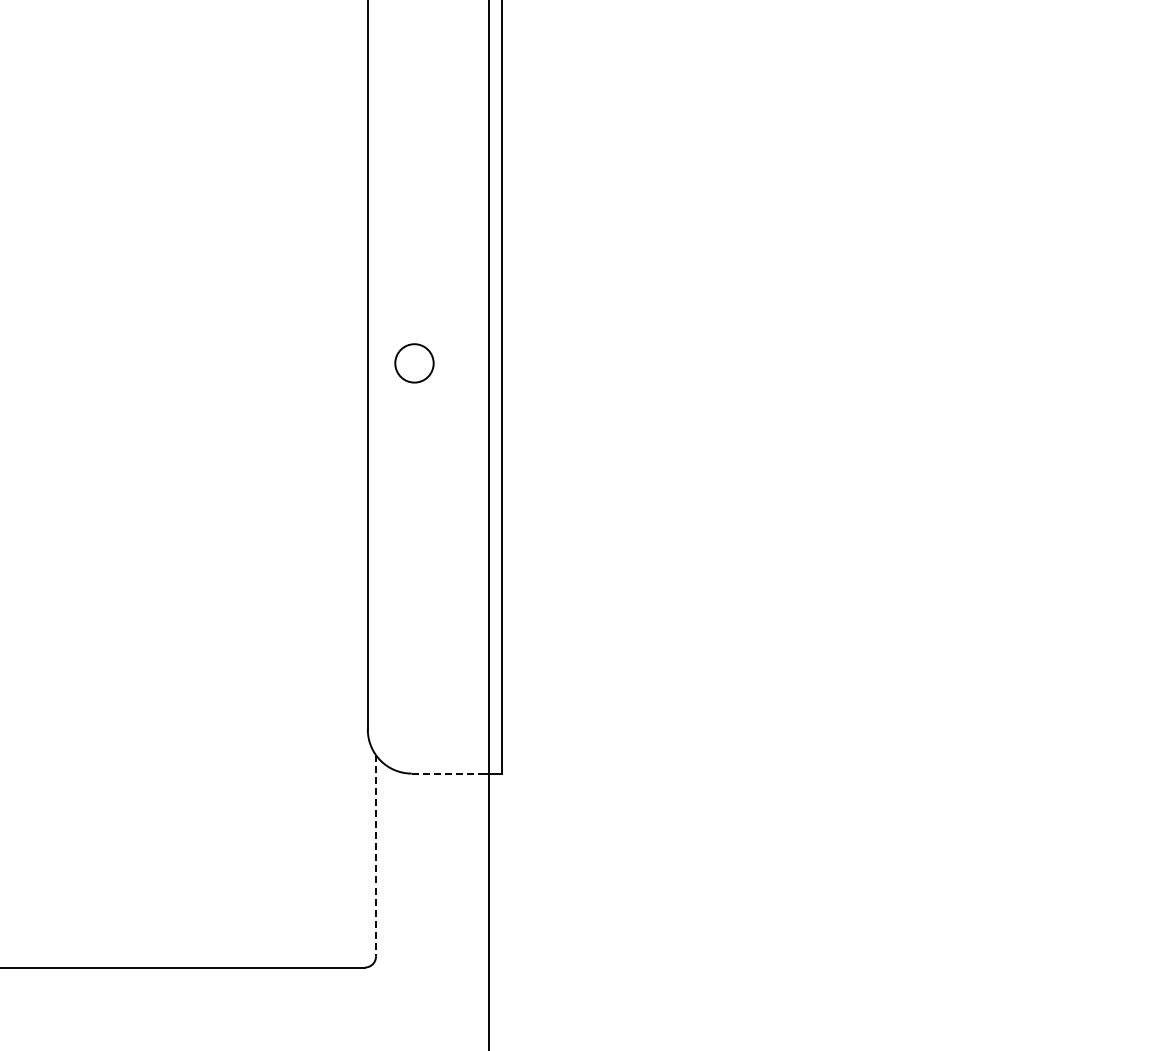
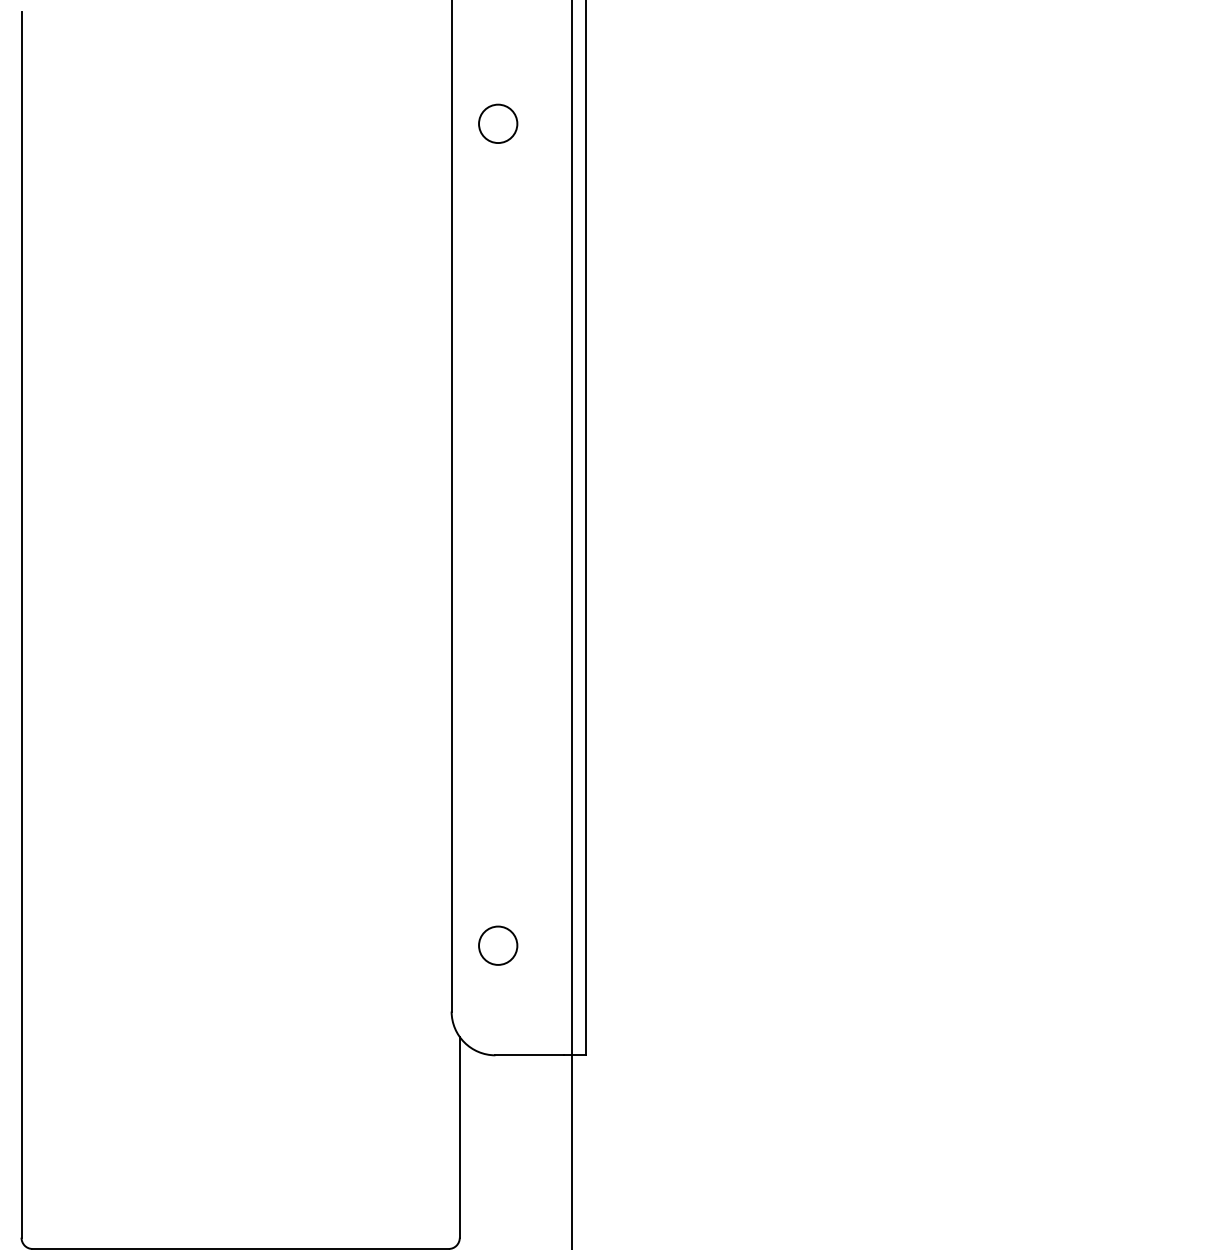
circle: (414, 363) -> (498, 945), moved
line: (446, 773) -> (530, 1055), dashed -> solid
line: (375, 855) -> (459, 1137), dashed -> solid

